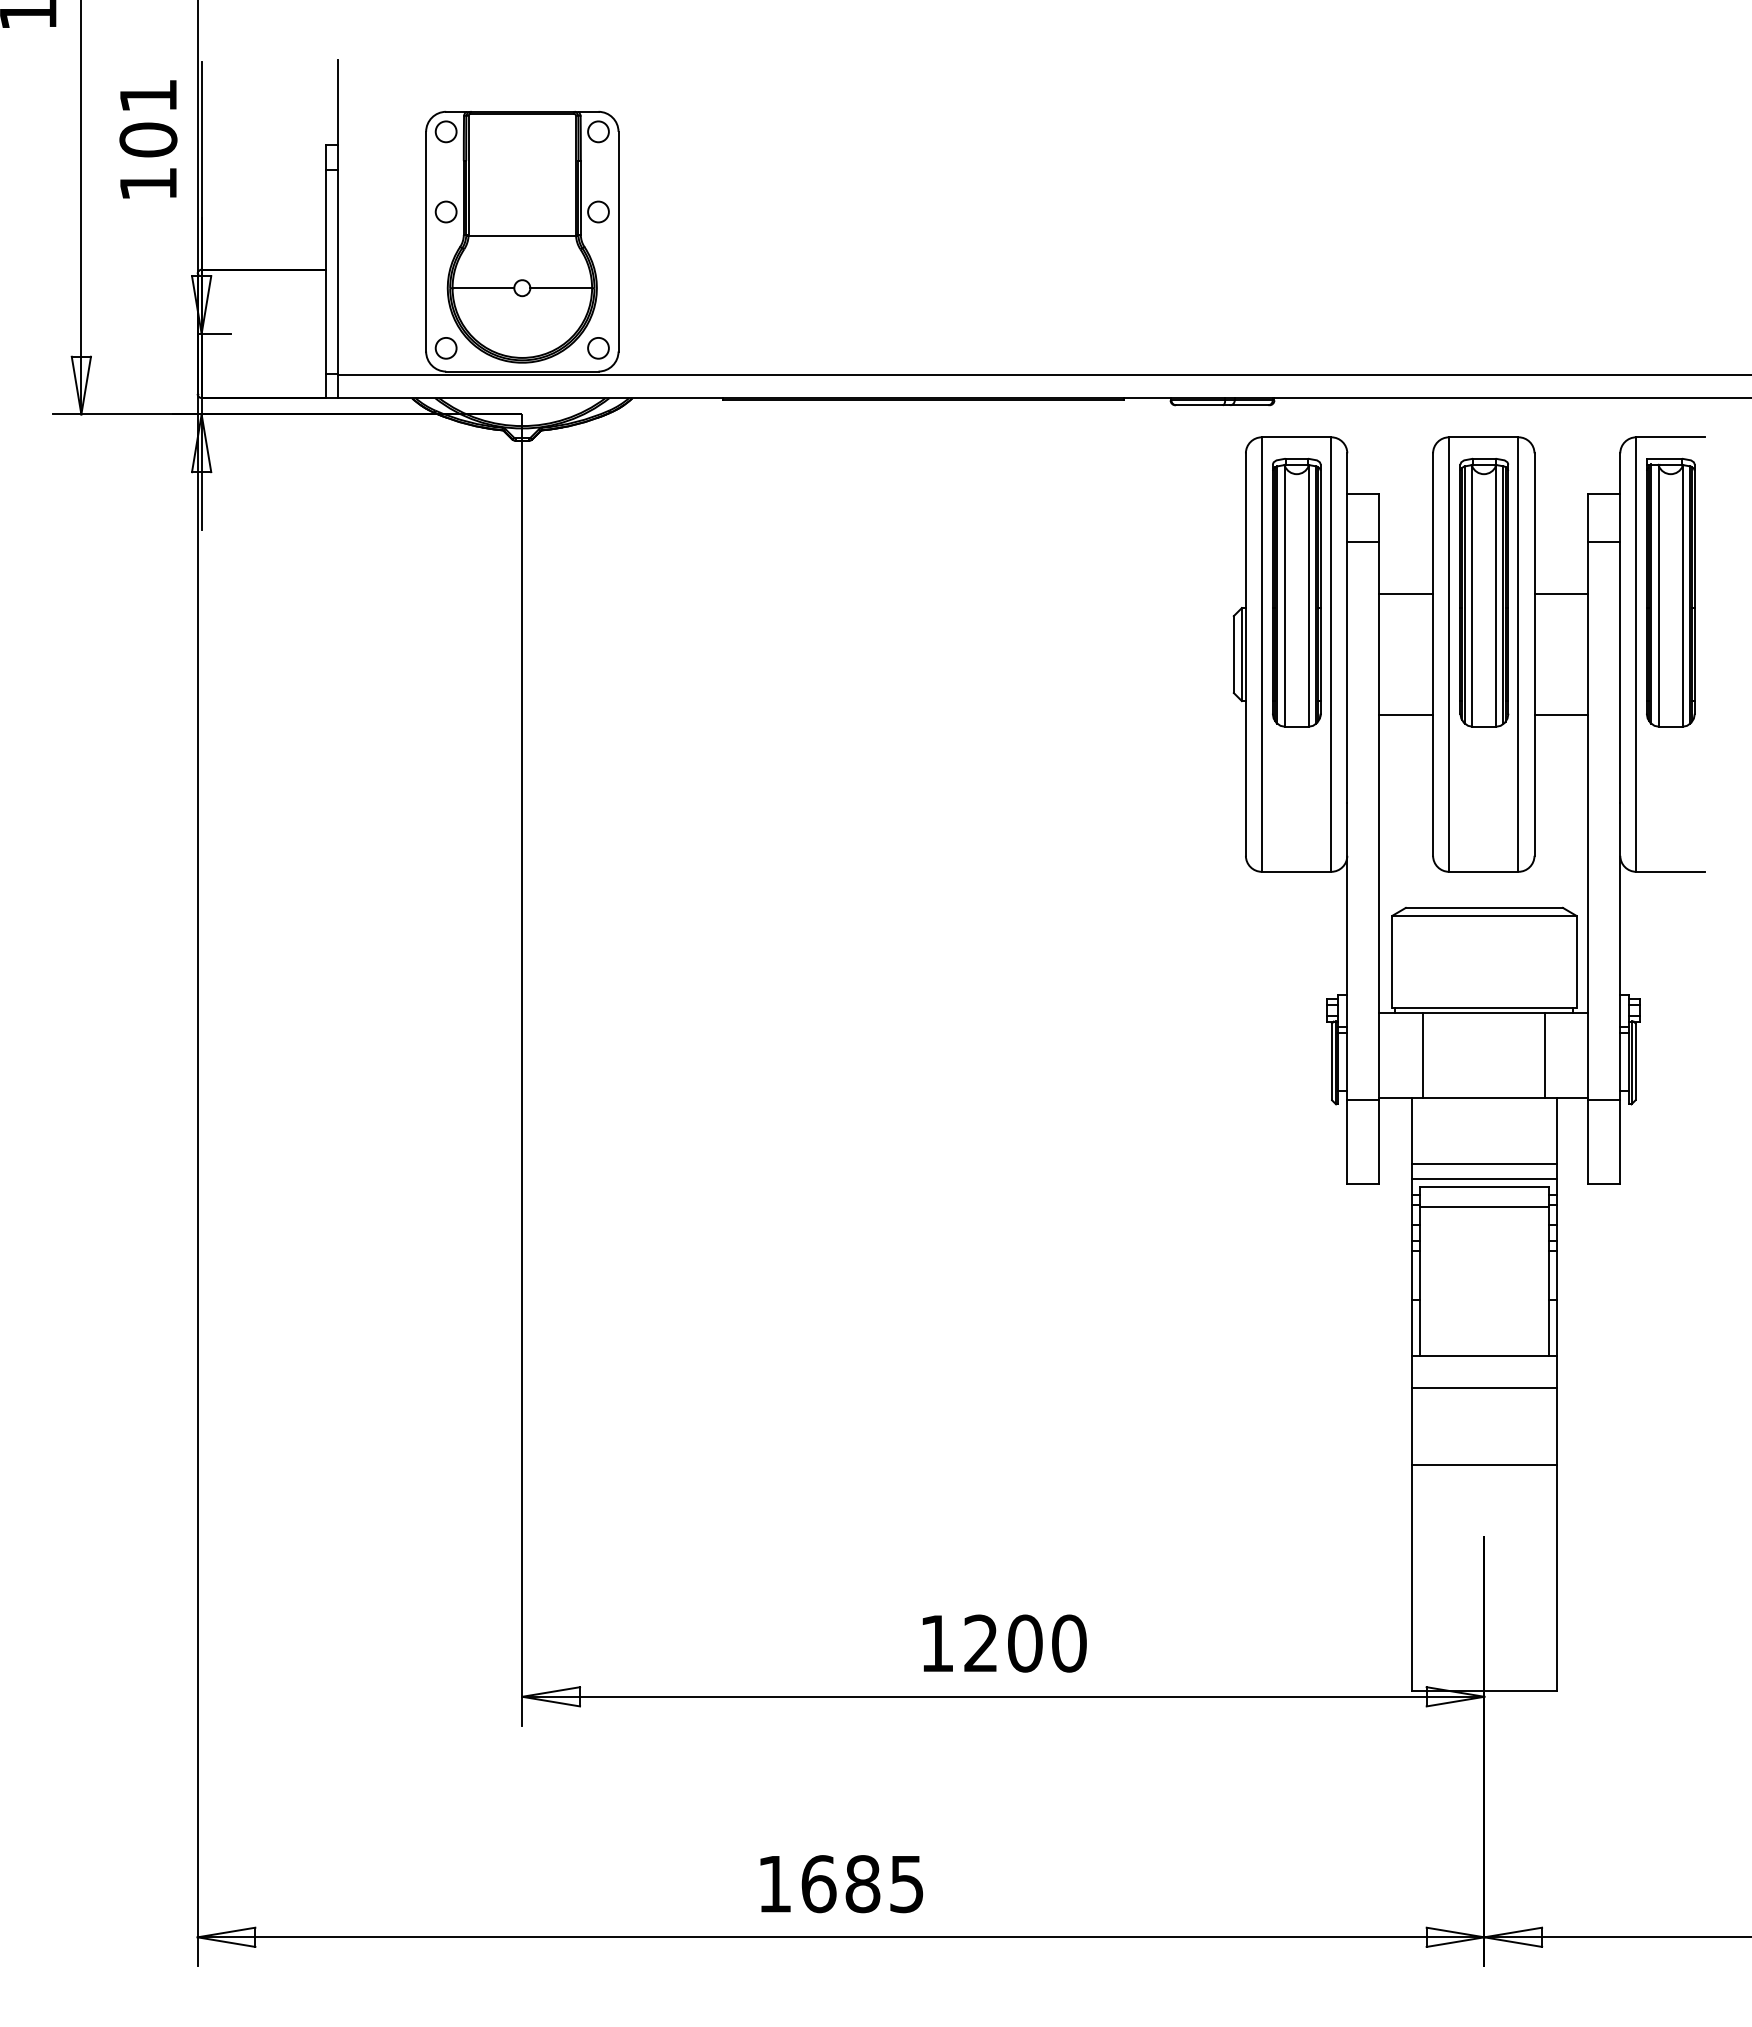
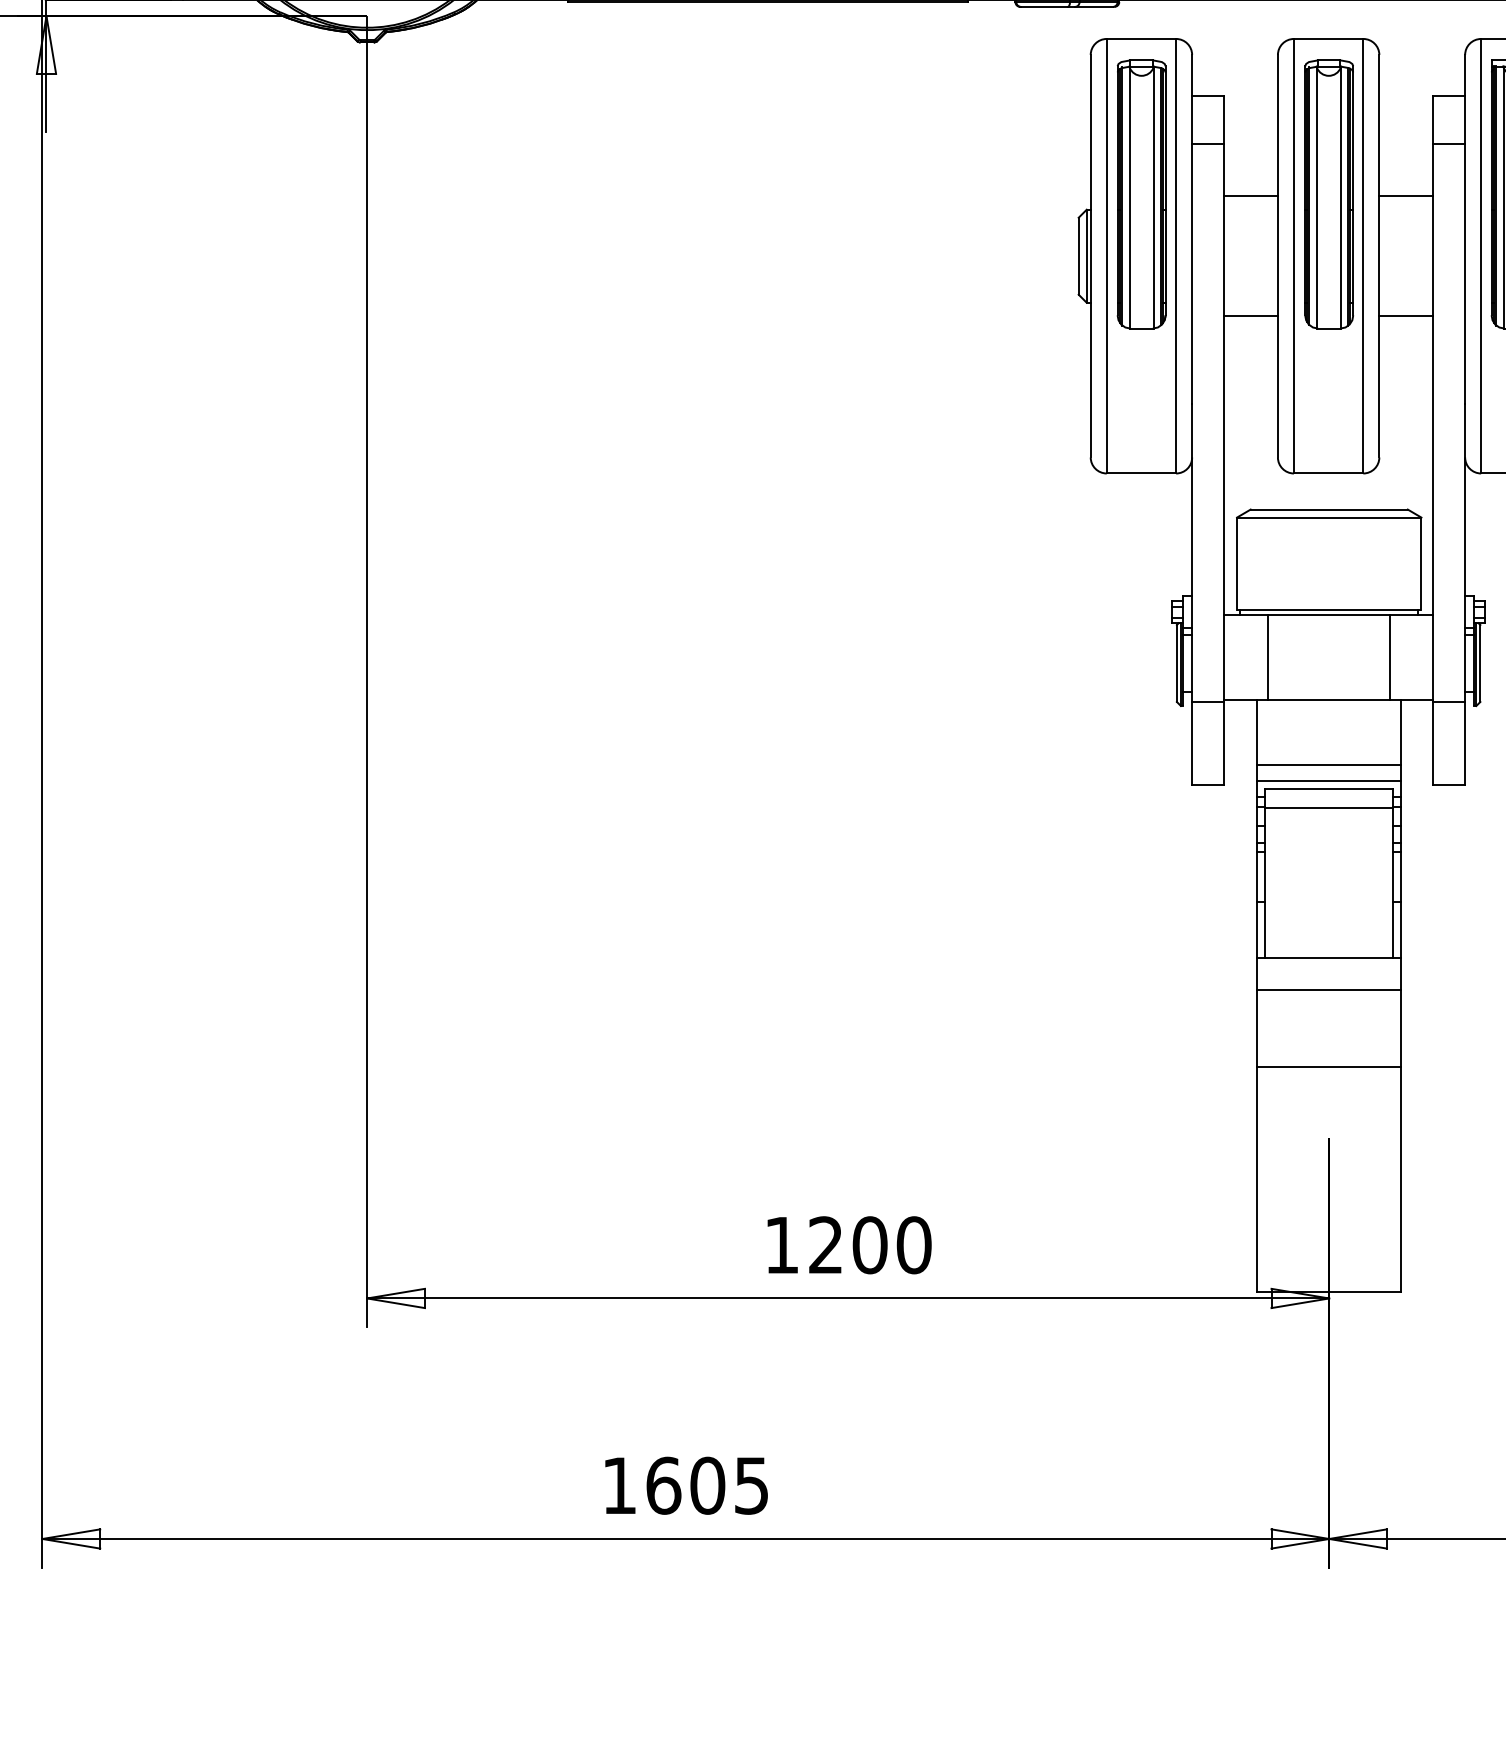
text: (862, 1883) -> (707, 1485), 1685 -> 1605

